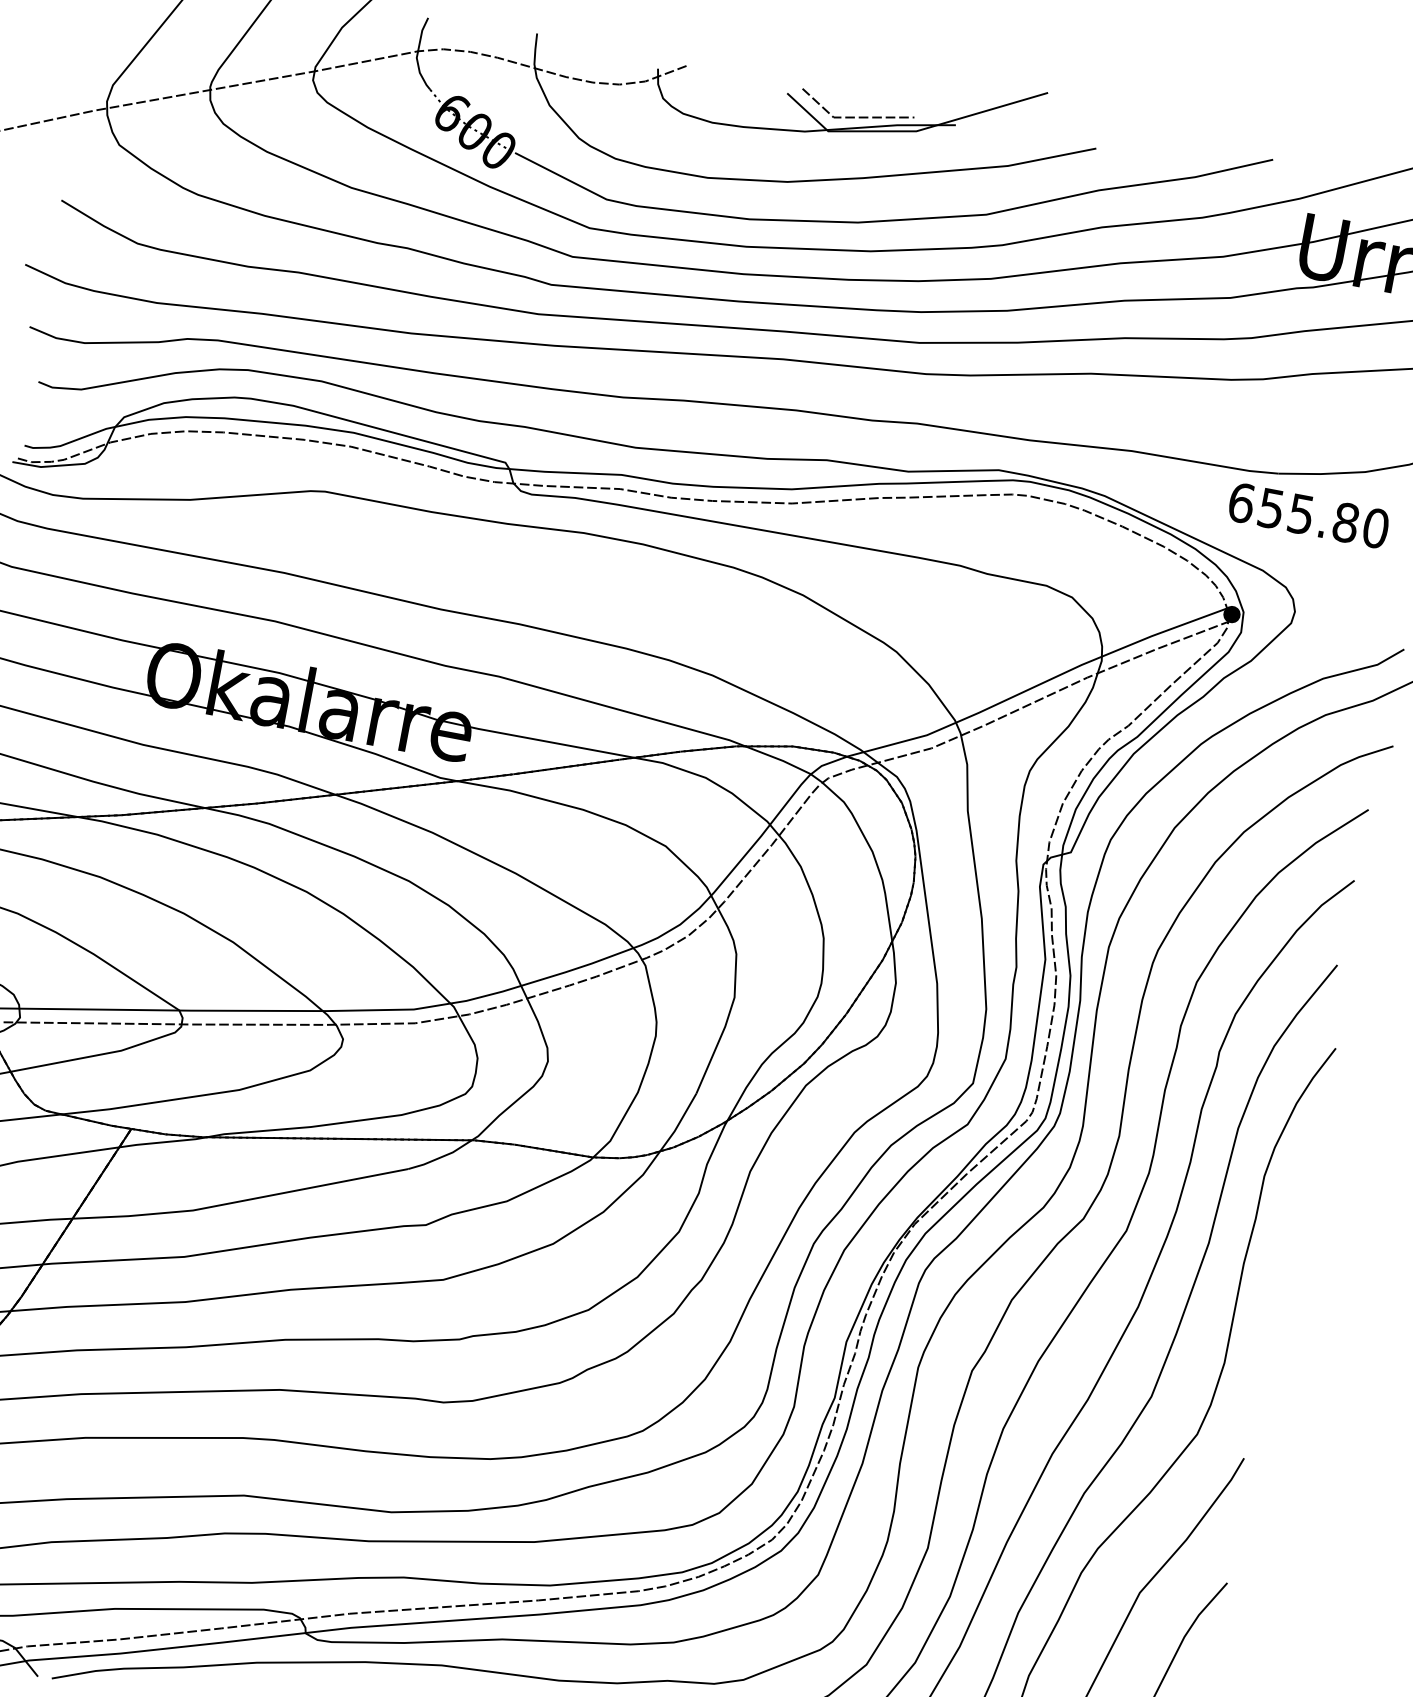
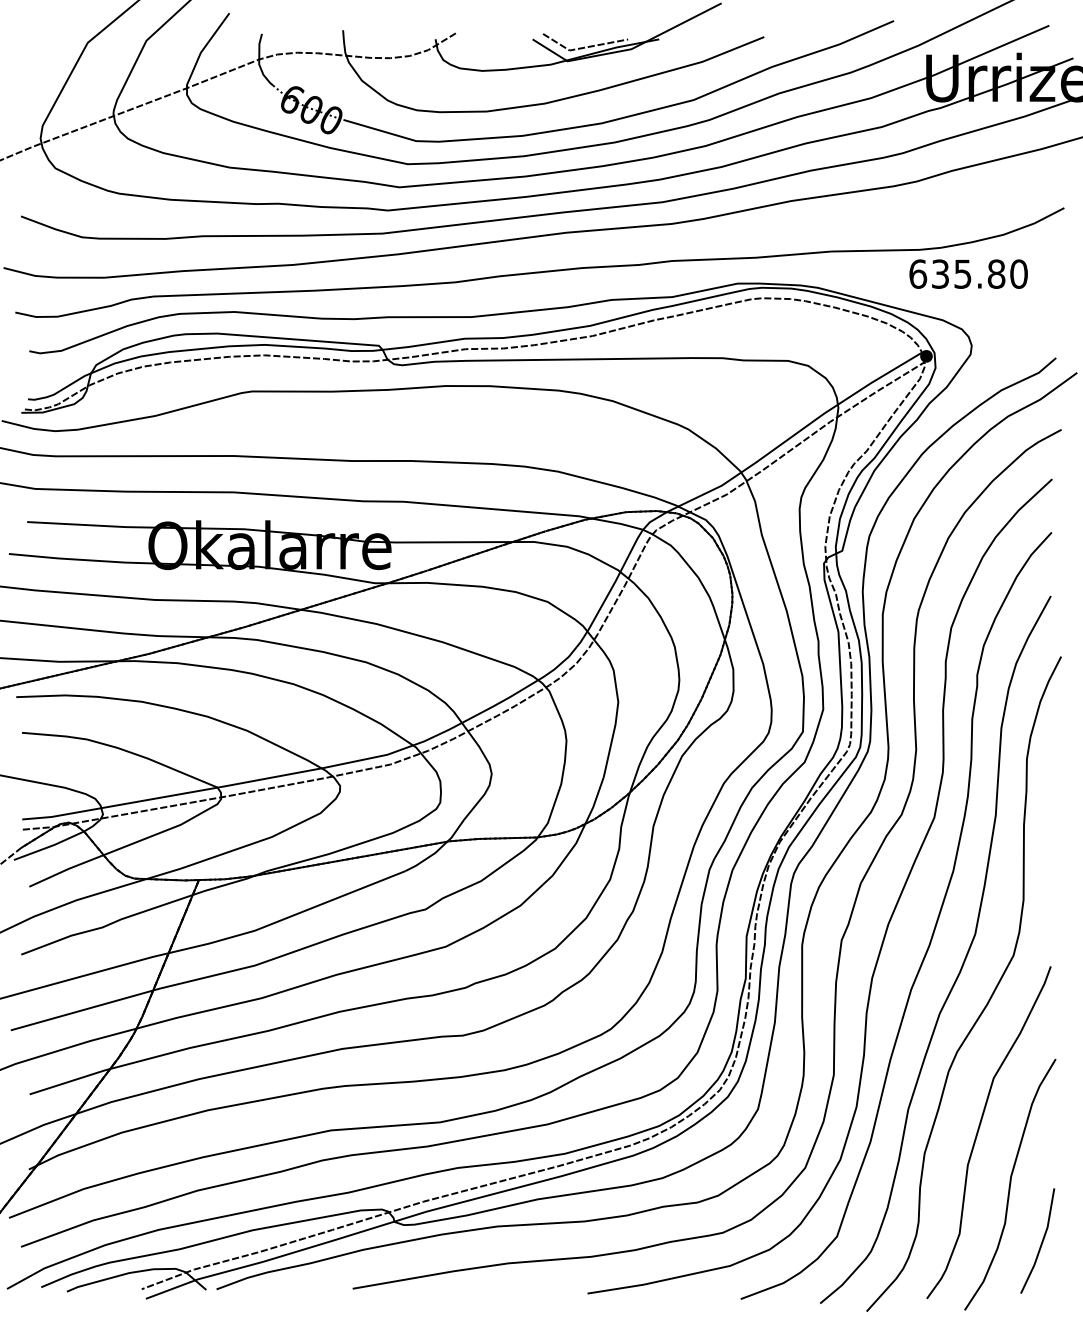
text: (1271, 507) -> (940, 273), 655.80 -> 635.80

